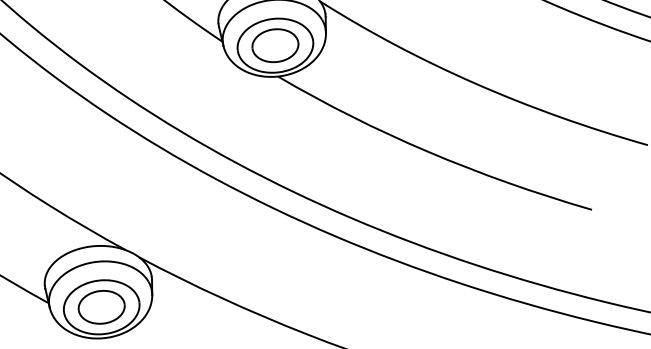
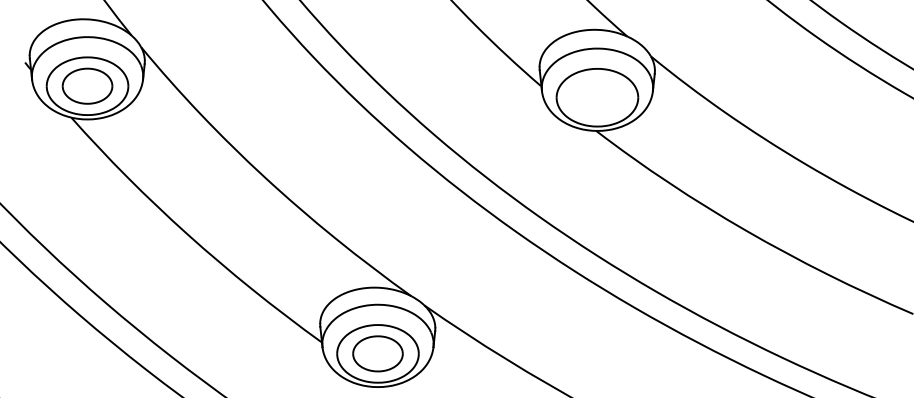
part: (275, 45) -> (597, 97), removed

